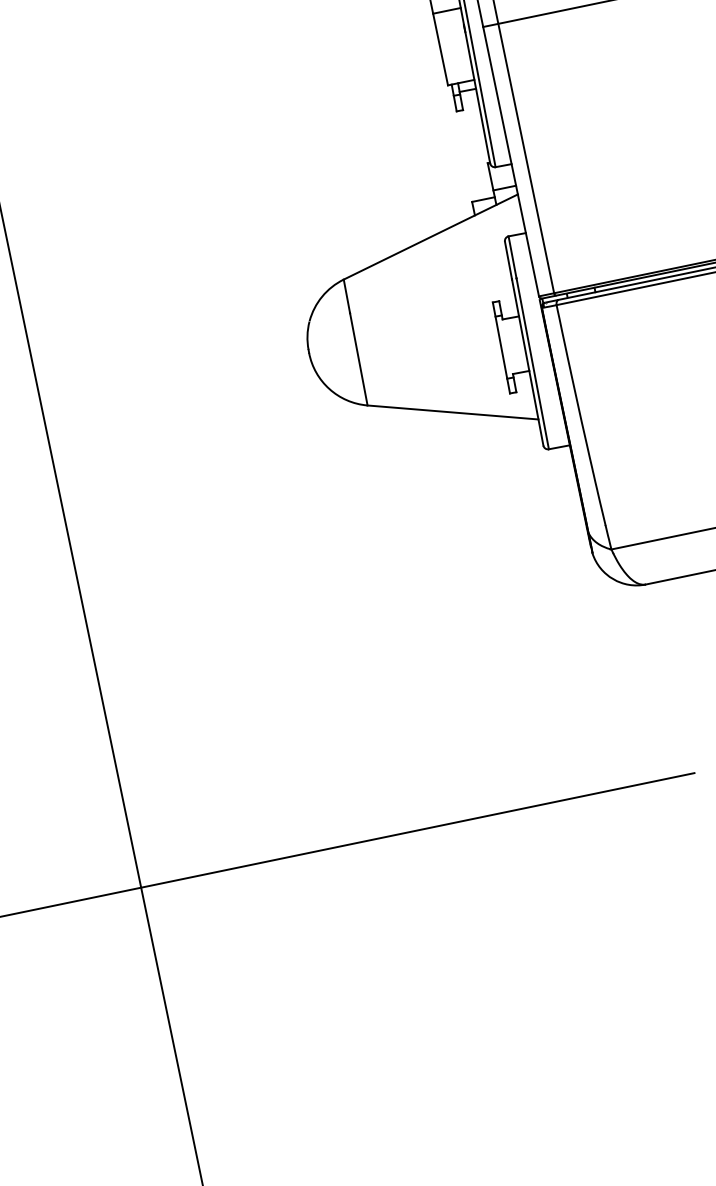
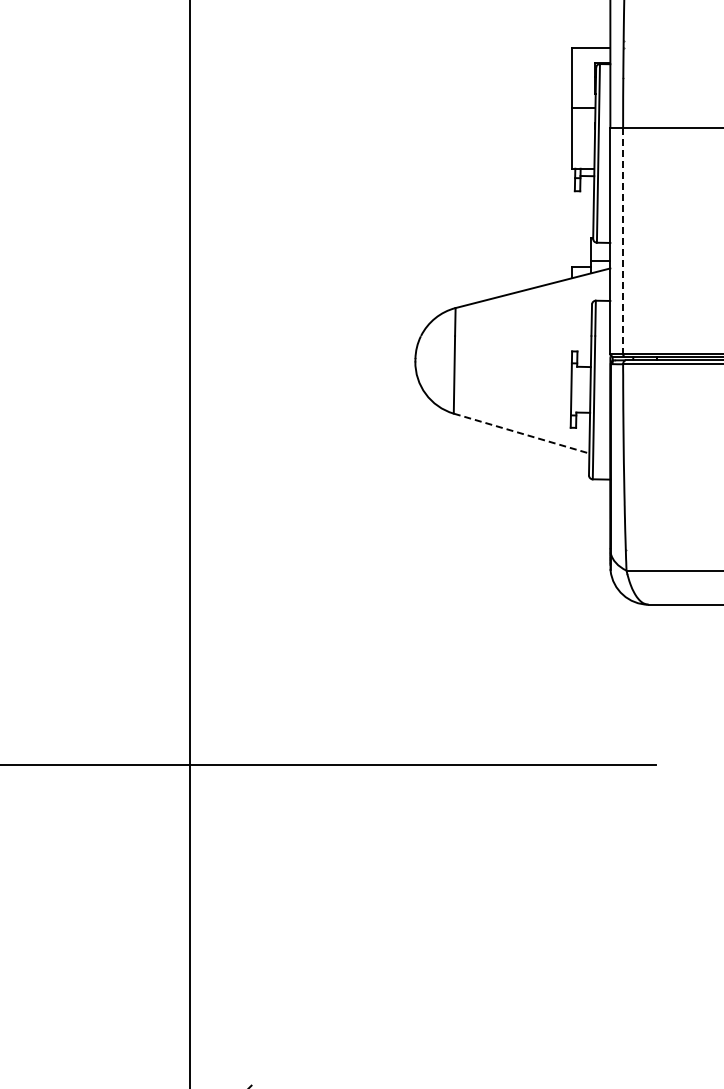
line: (526, 159) -> (623, 241), solid -> dashed
line: (452, 412) -> (521, 433), solid -> dashed

